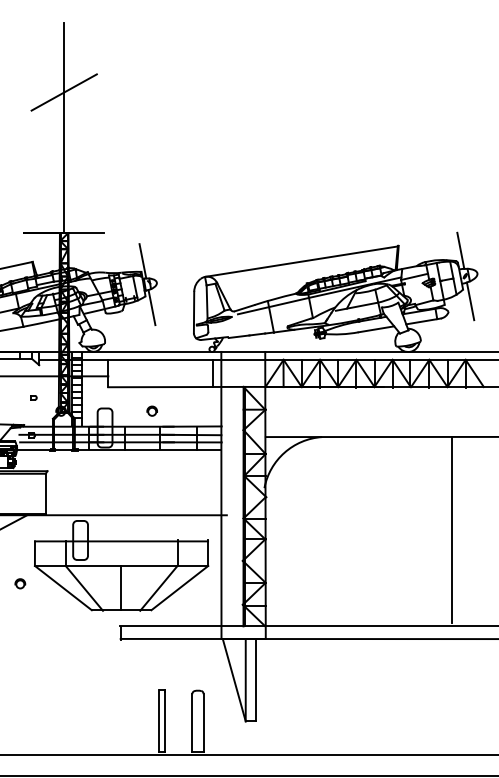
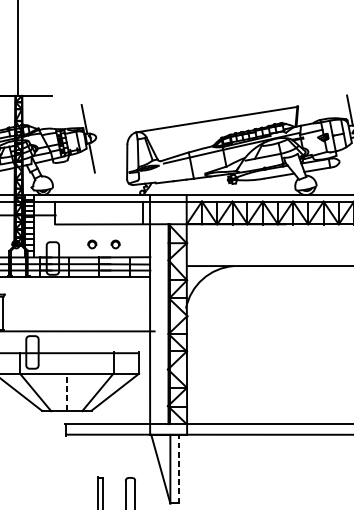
part: (179, 410) -> (115, 243), added
line: (452, 530) -> (343, 344), removed
line: (121, 587) -> (66, 391), solid -> dashed
line: (255, 679) -> (178, 468), solid -> dashed

